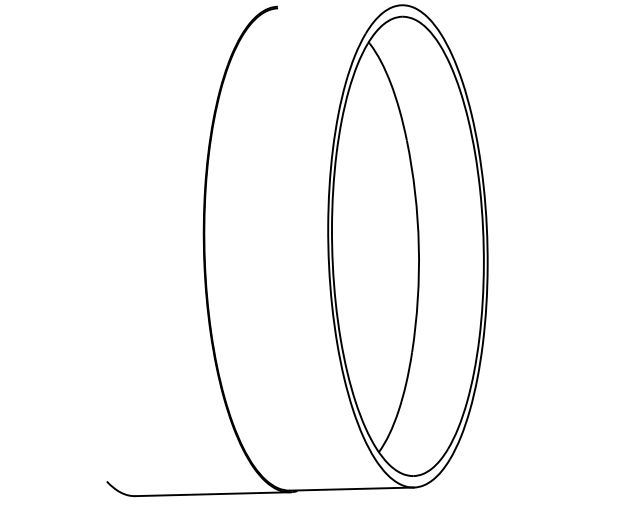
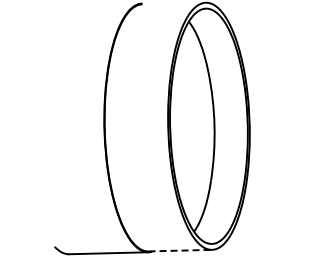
line: (352, 488) -> (180, 250), solid -> dashed

